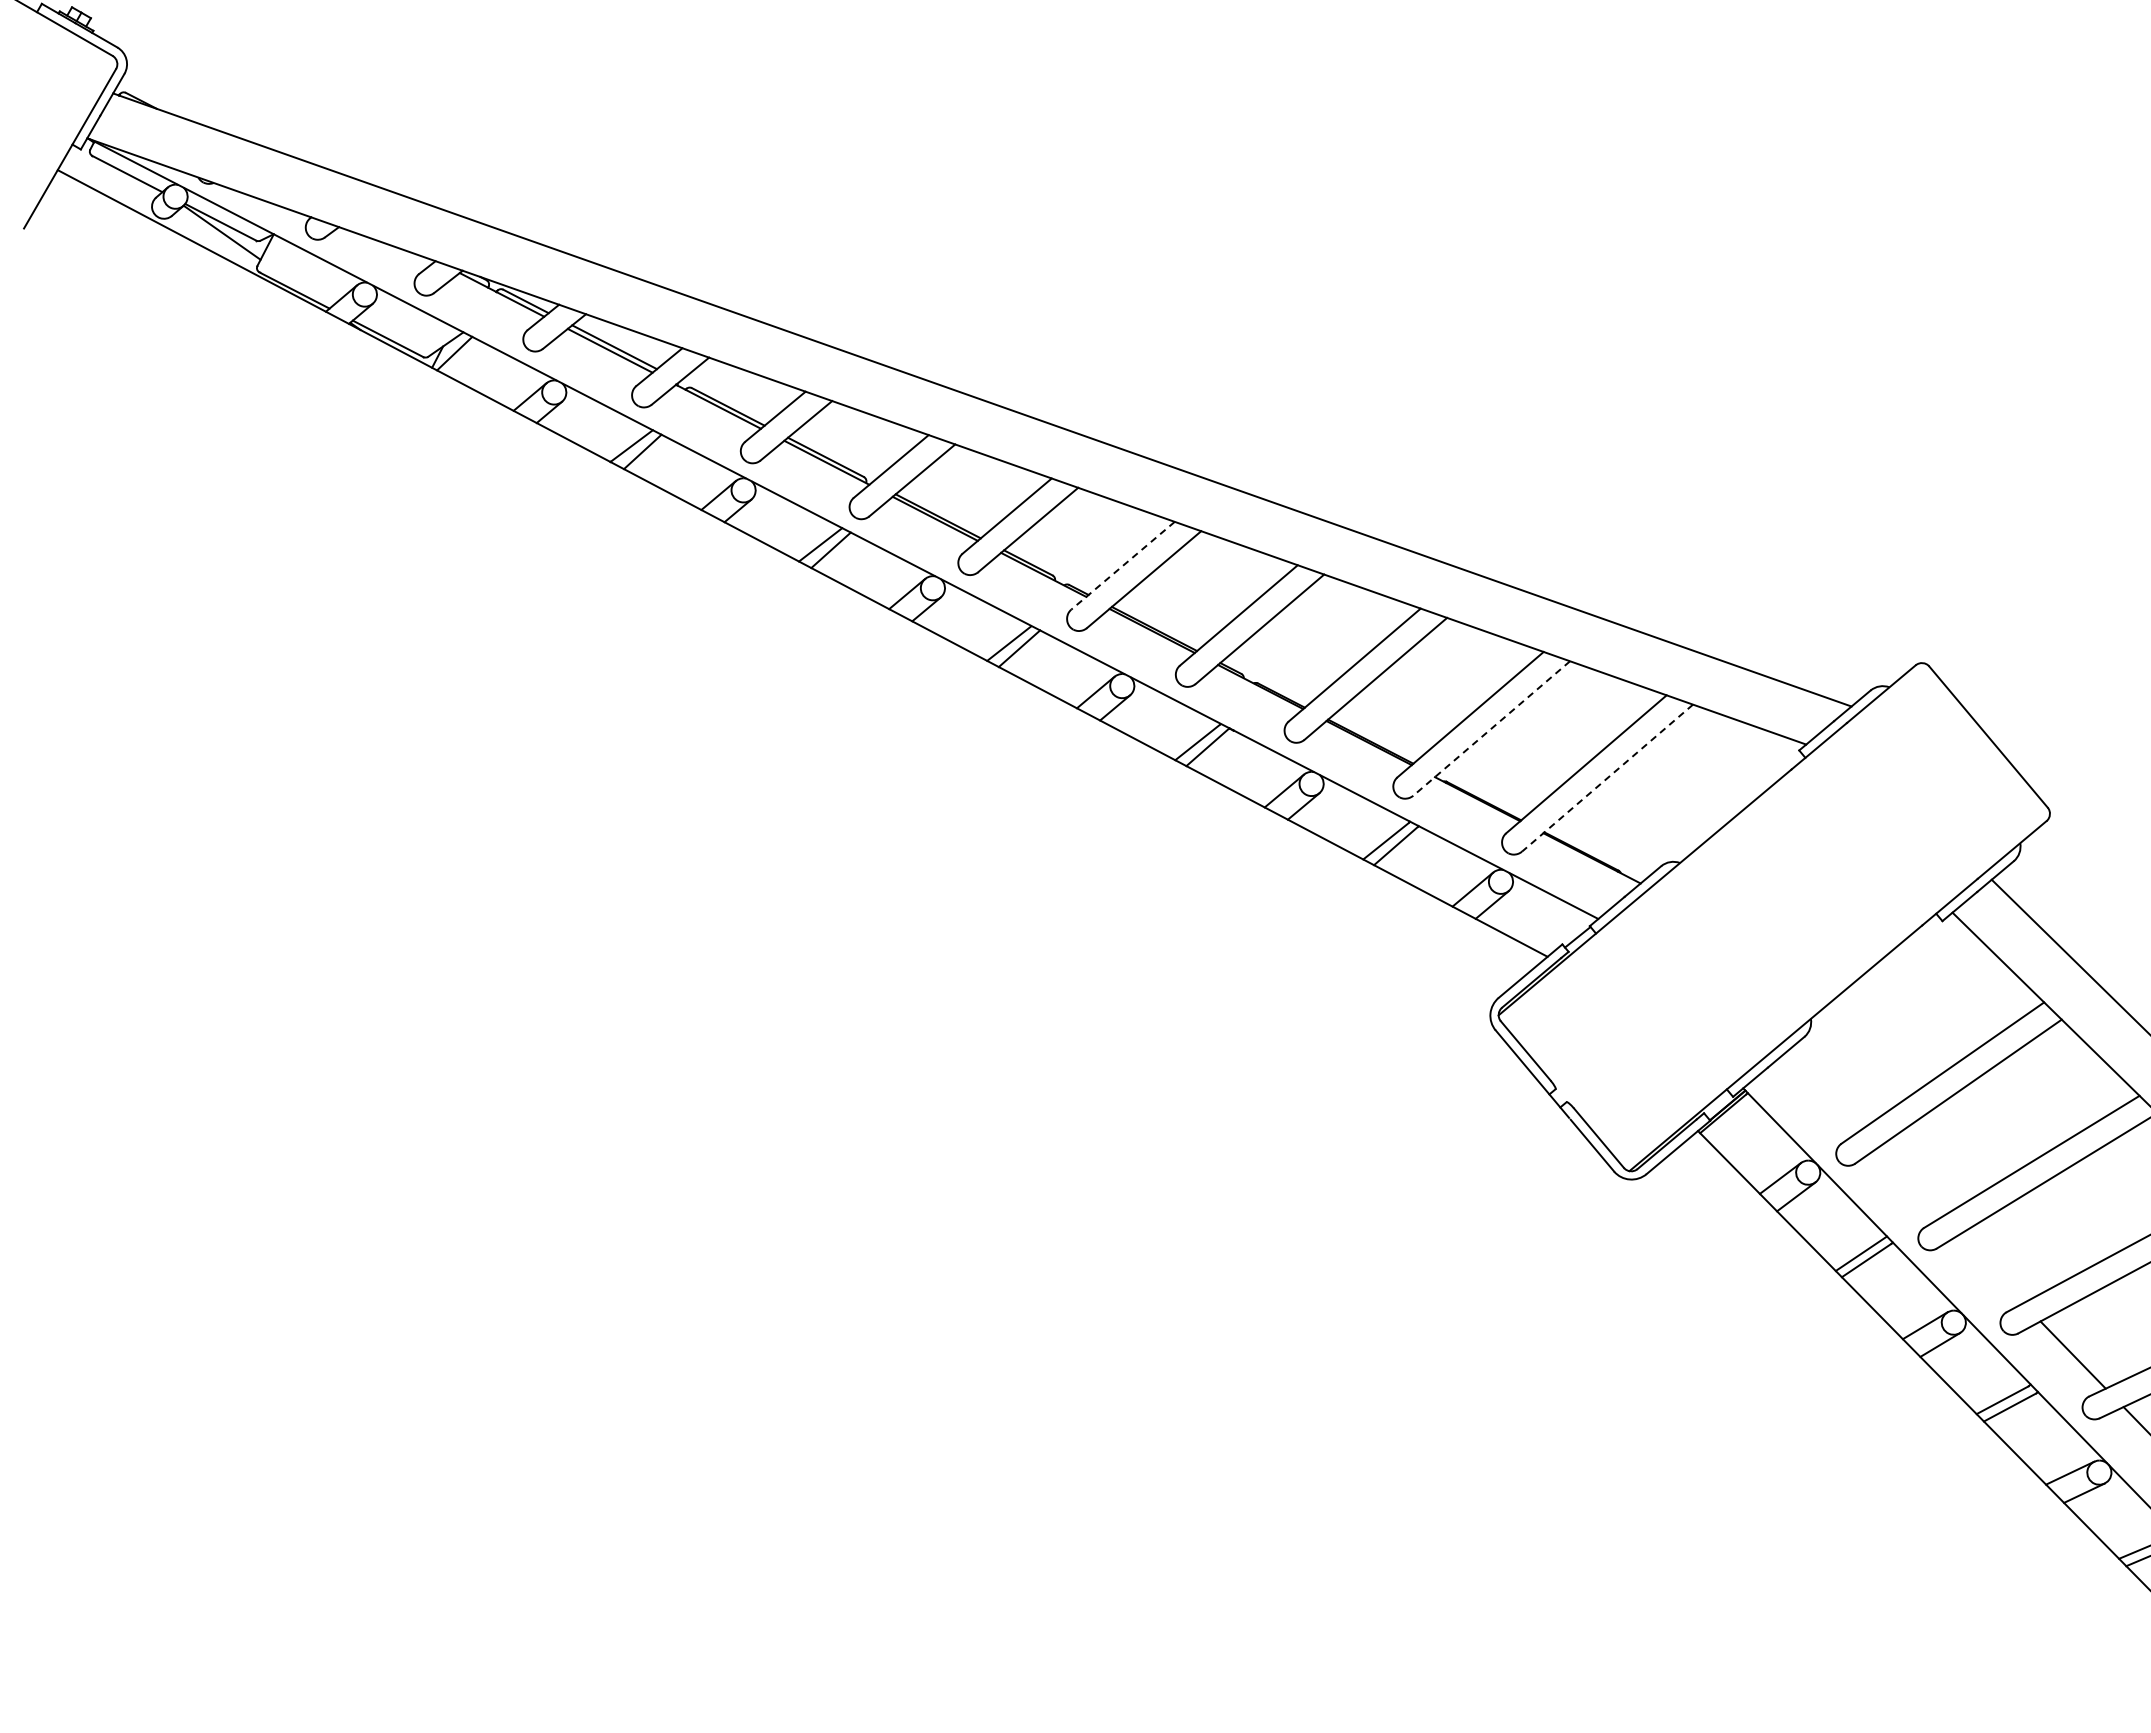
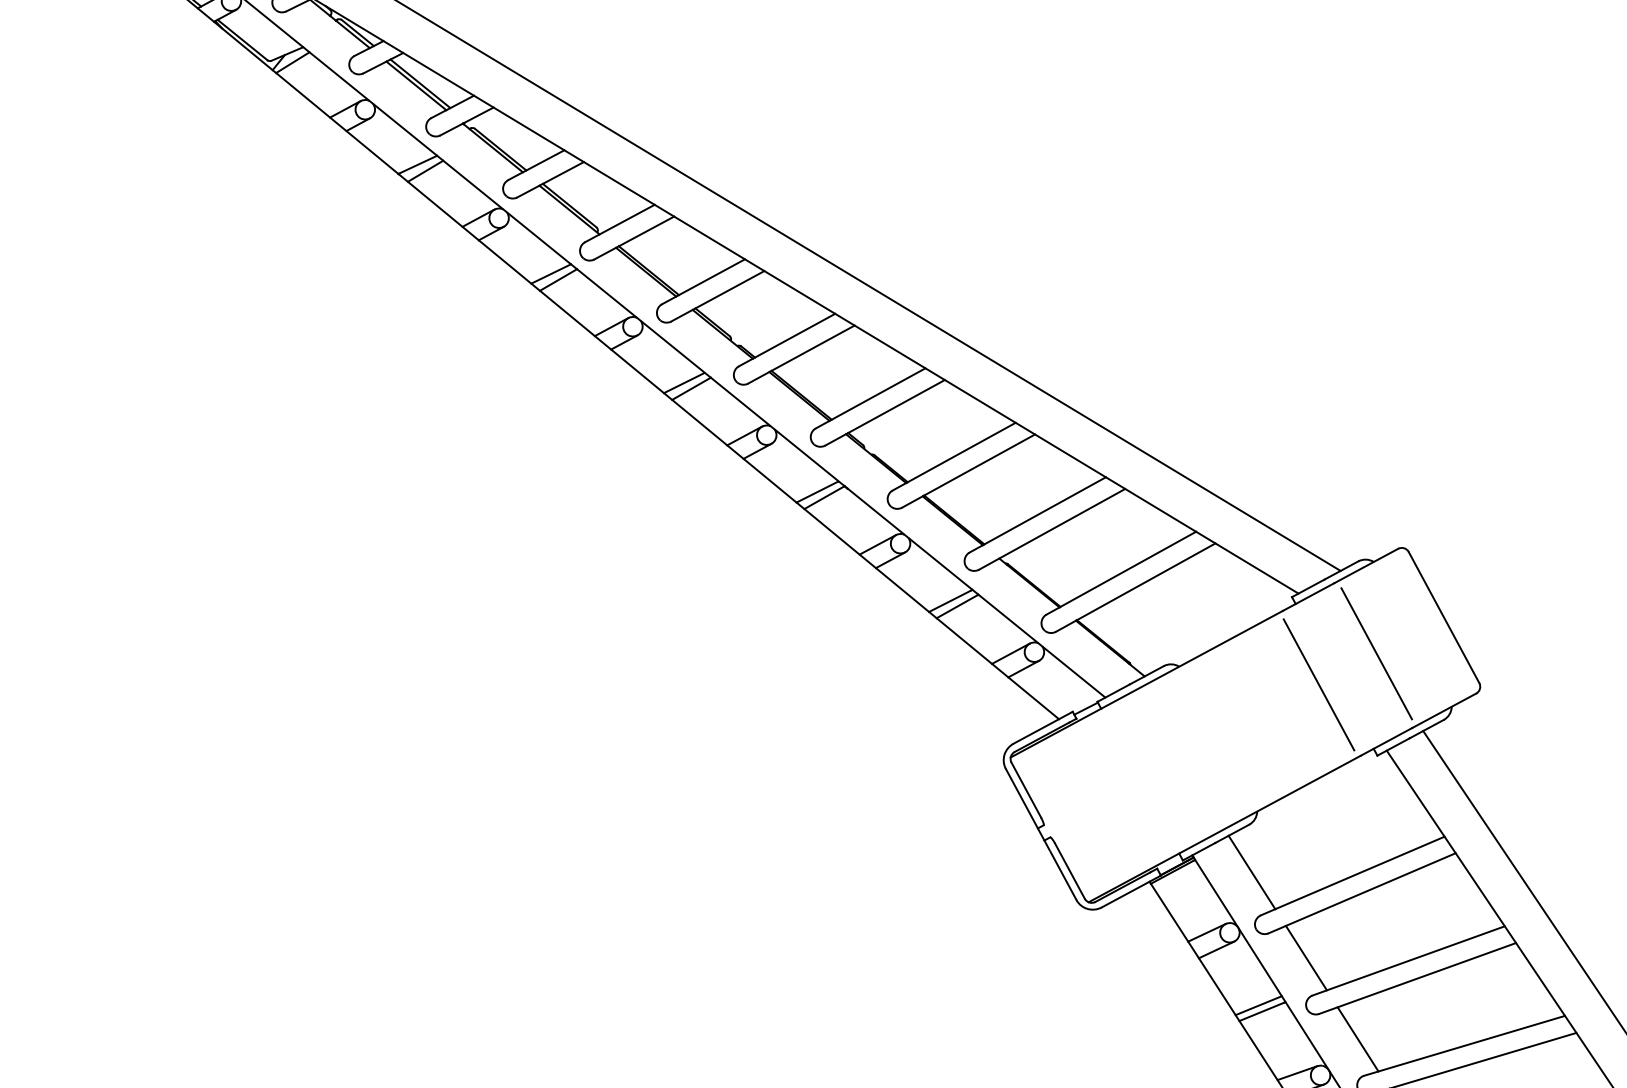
line: (1123, 565) -> (787, 339), dashed -> solid
line: (1491, 728) -> (1052, 529), dashed -> solid
line: (1607, 778) -> (1135, 587), dashed -> solid
line: (1915, 797) -> (1376, 653), added
line: (1853, 849) -> (1318, 684), added
line: (1819, 1093) -> (1251, 871), added
line: (1907, 1184) -> (1306, 958), added
line: (1990, 1269) -> (1358, 1039), added

